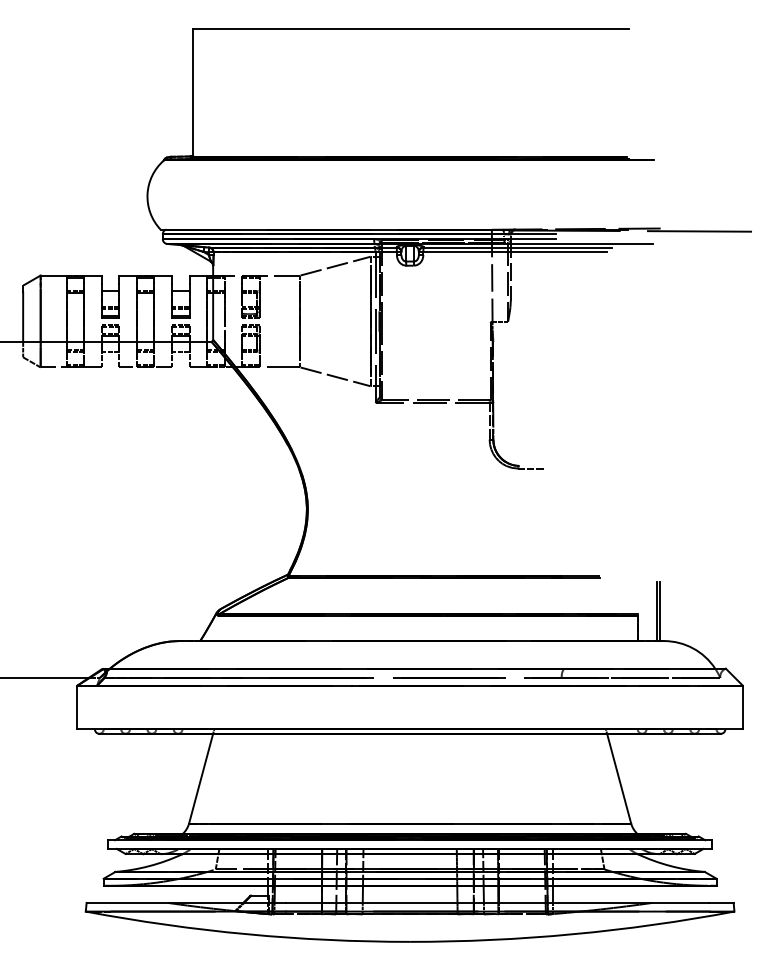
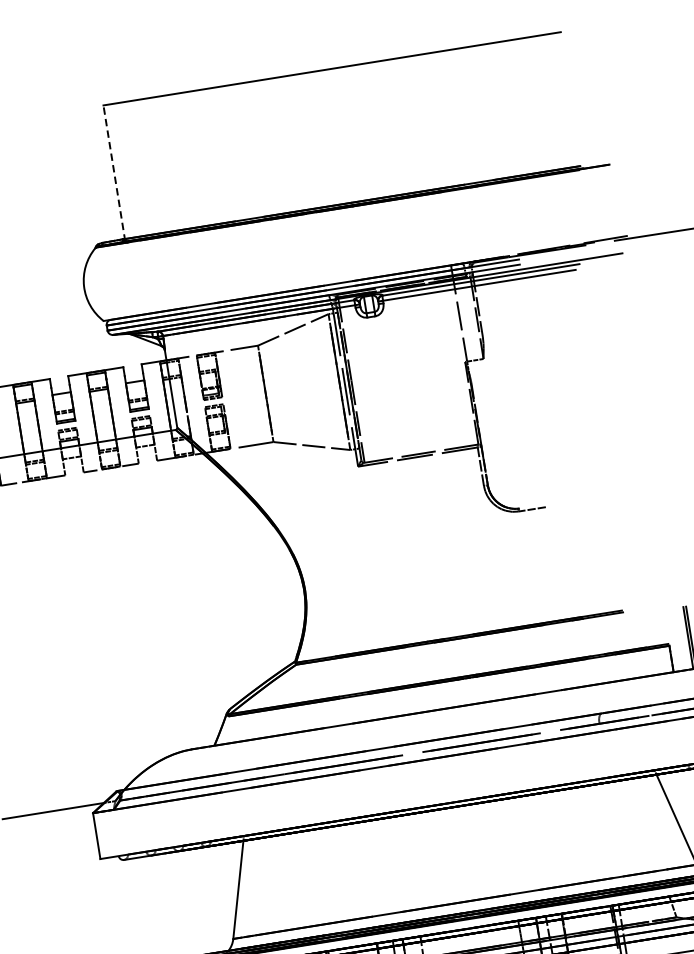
line: (192, 94) -> (114, 173), solid -> dashed

